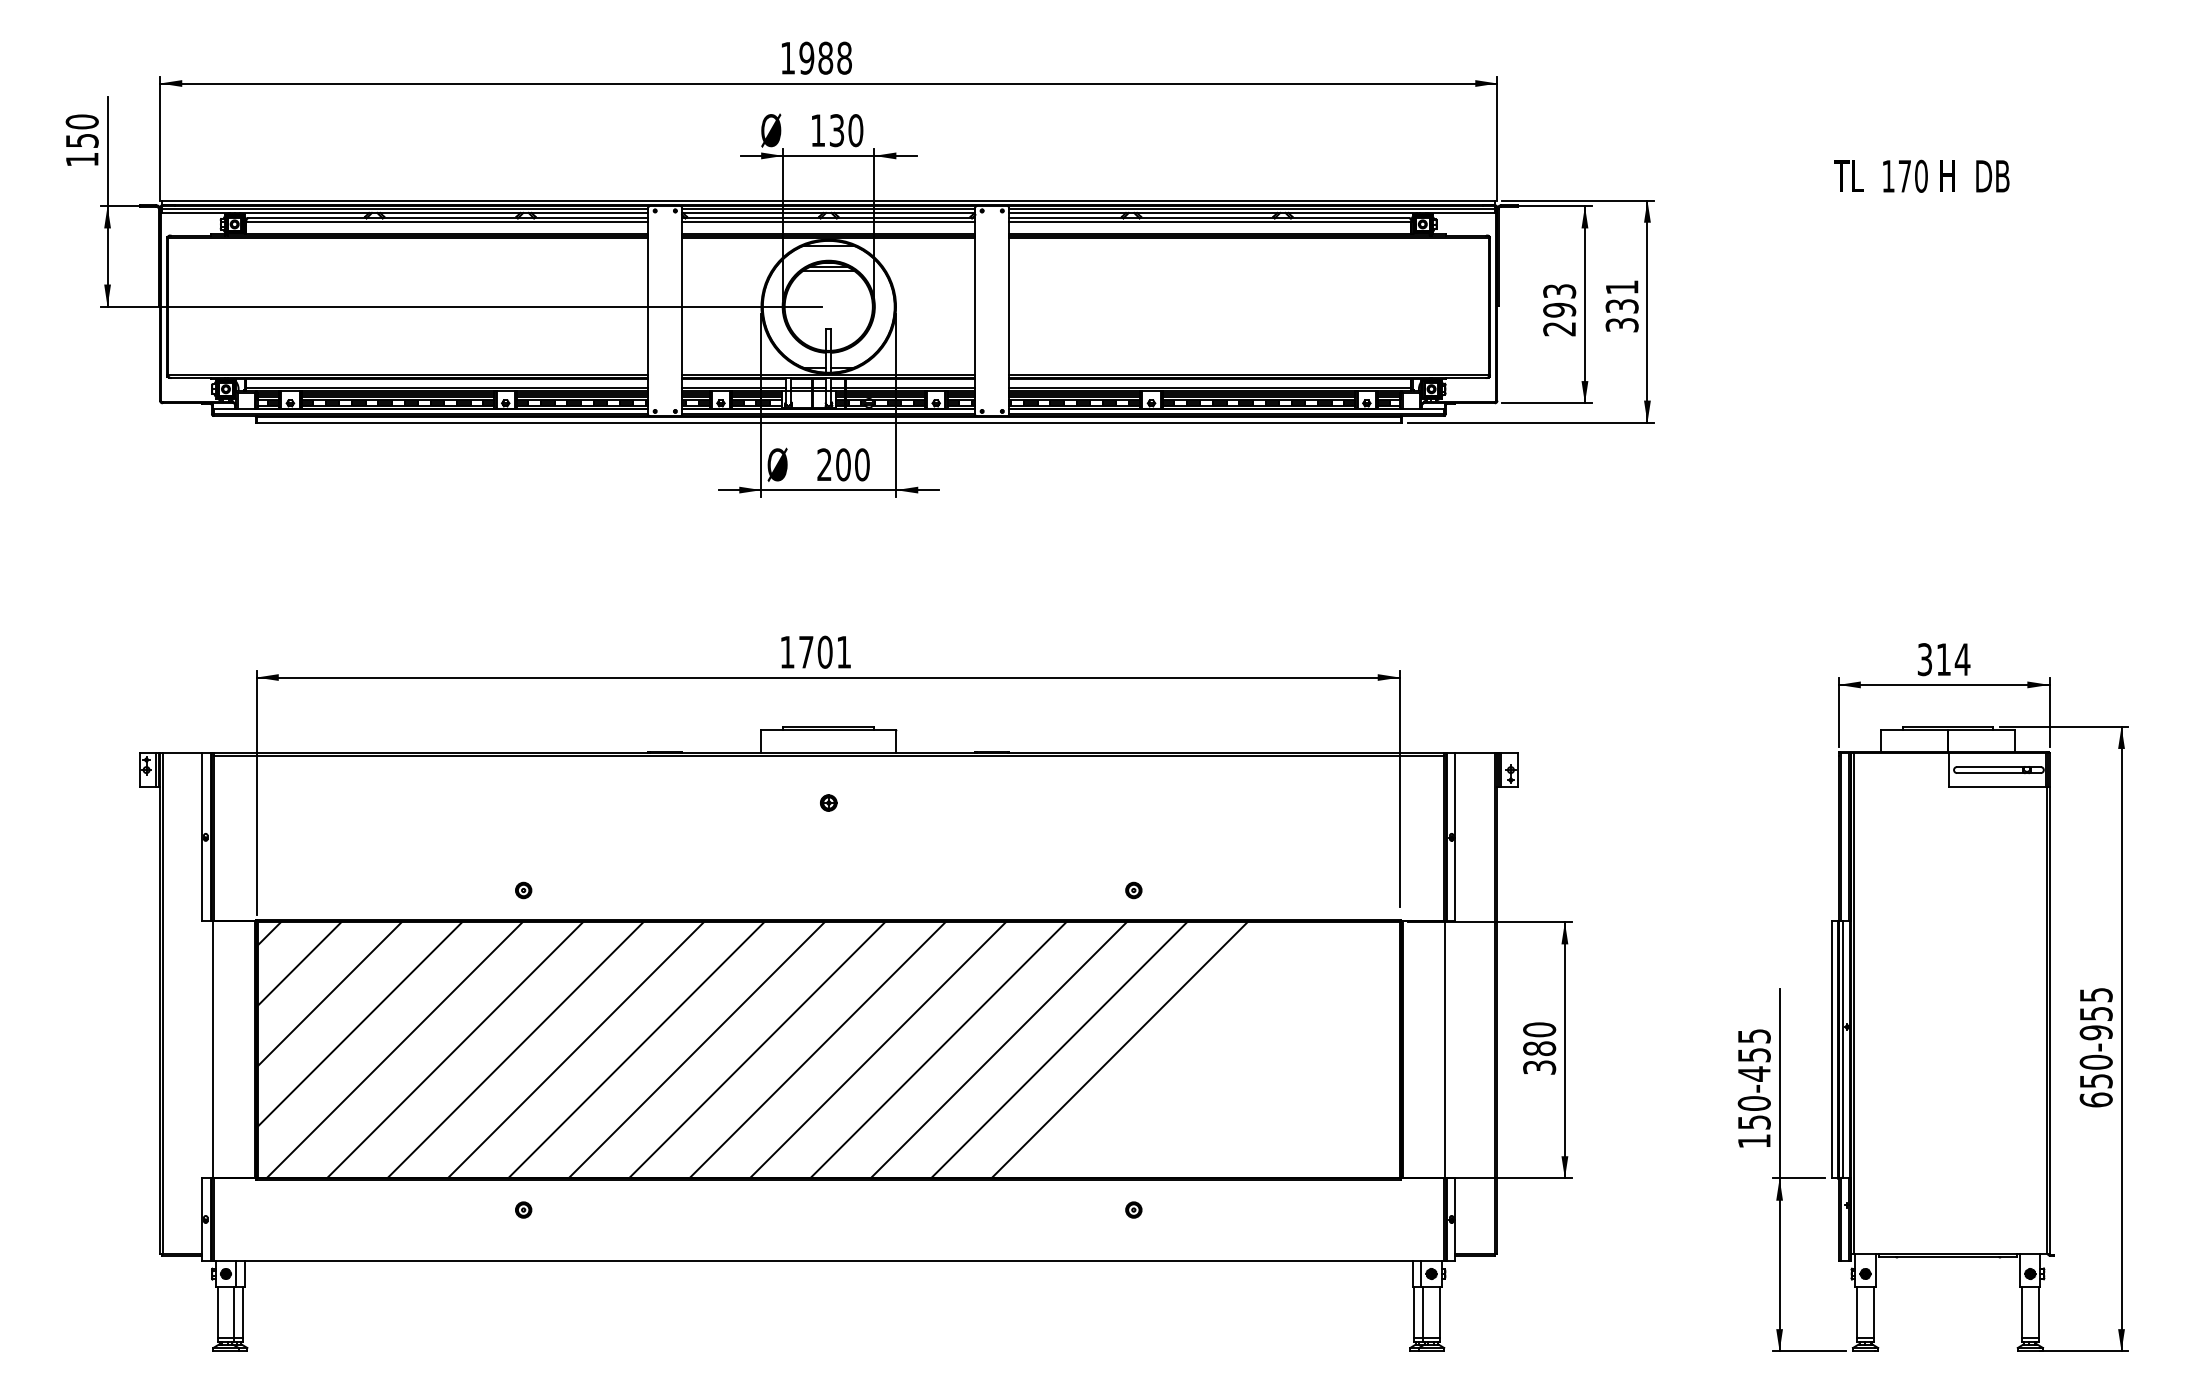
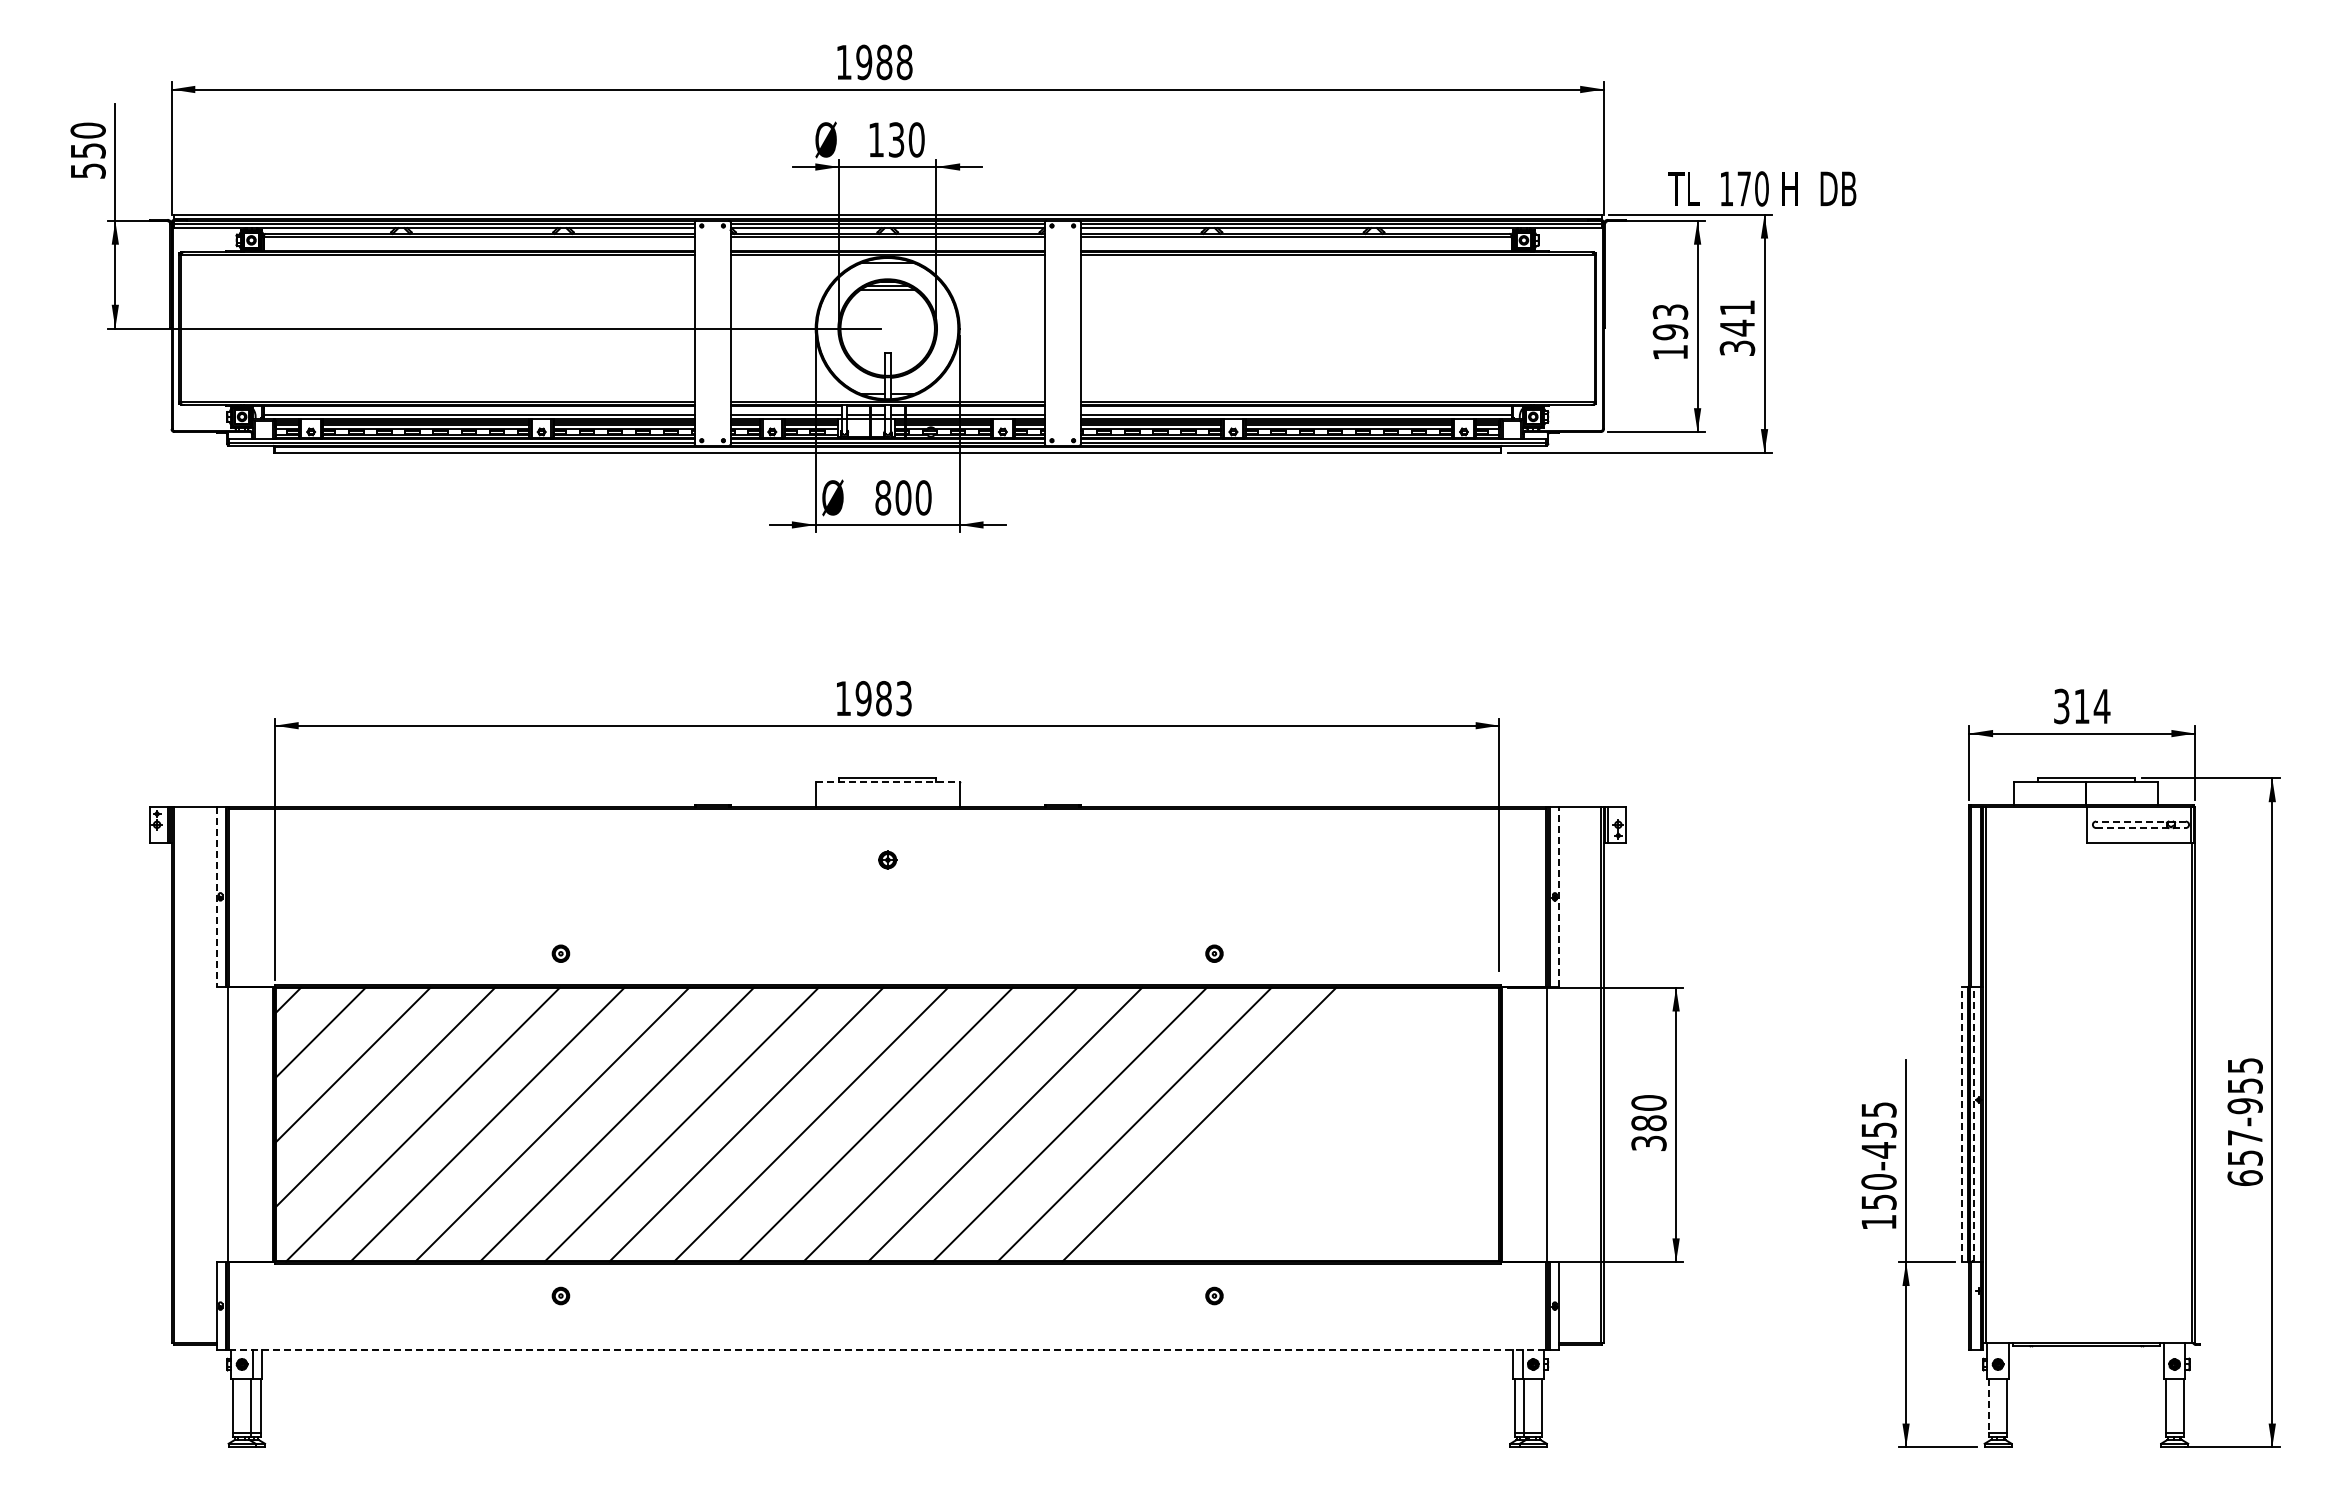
text: (82, 159) -> (88, 170), 150 -> 550
text: (1921, 175) -> (1762, 188), moved
text: (1622, 305) -> (1737, 327), 331 -> 341
text: (1558, 329) -> (1669, 352), 293 -> 193
text: (824, 464) -> (883, 497), 200 -> 800
text: (824, 652) -> (883, 698), 1701 -> 1983
line: (829, 730) -> (888, 782), solid -> dashed
line: (1998, 766) -> (2140, 821), solid -> dashed
line: (1998, 773) -> (2140, 828), solid -> dashed
line: (202, 837) -> (216, 897), solid -> dashed
line: (1455, 837) -> (1558, 896), solid -> dashed
line: (1832, 1049) -> (1962, 1124), solid -> dashed
line: (1843, 1049) -> (1974, 1124), solid -> dashed
text: (2095, 1062) -> (2244, 1137), 650-955 -> 657-955
line: (828, 1260) -> (887, 1350), solid -> dashed
line: (1857, 1312) -> (1989, 1405), solid -> dashed

